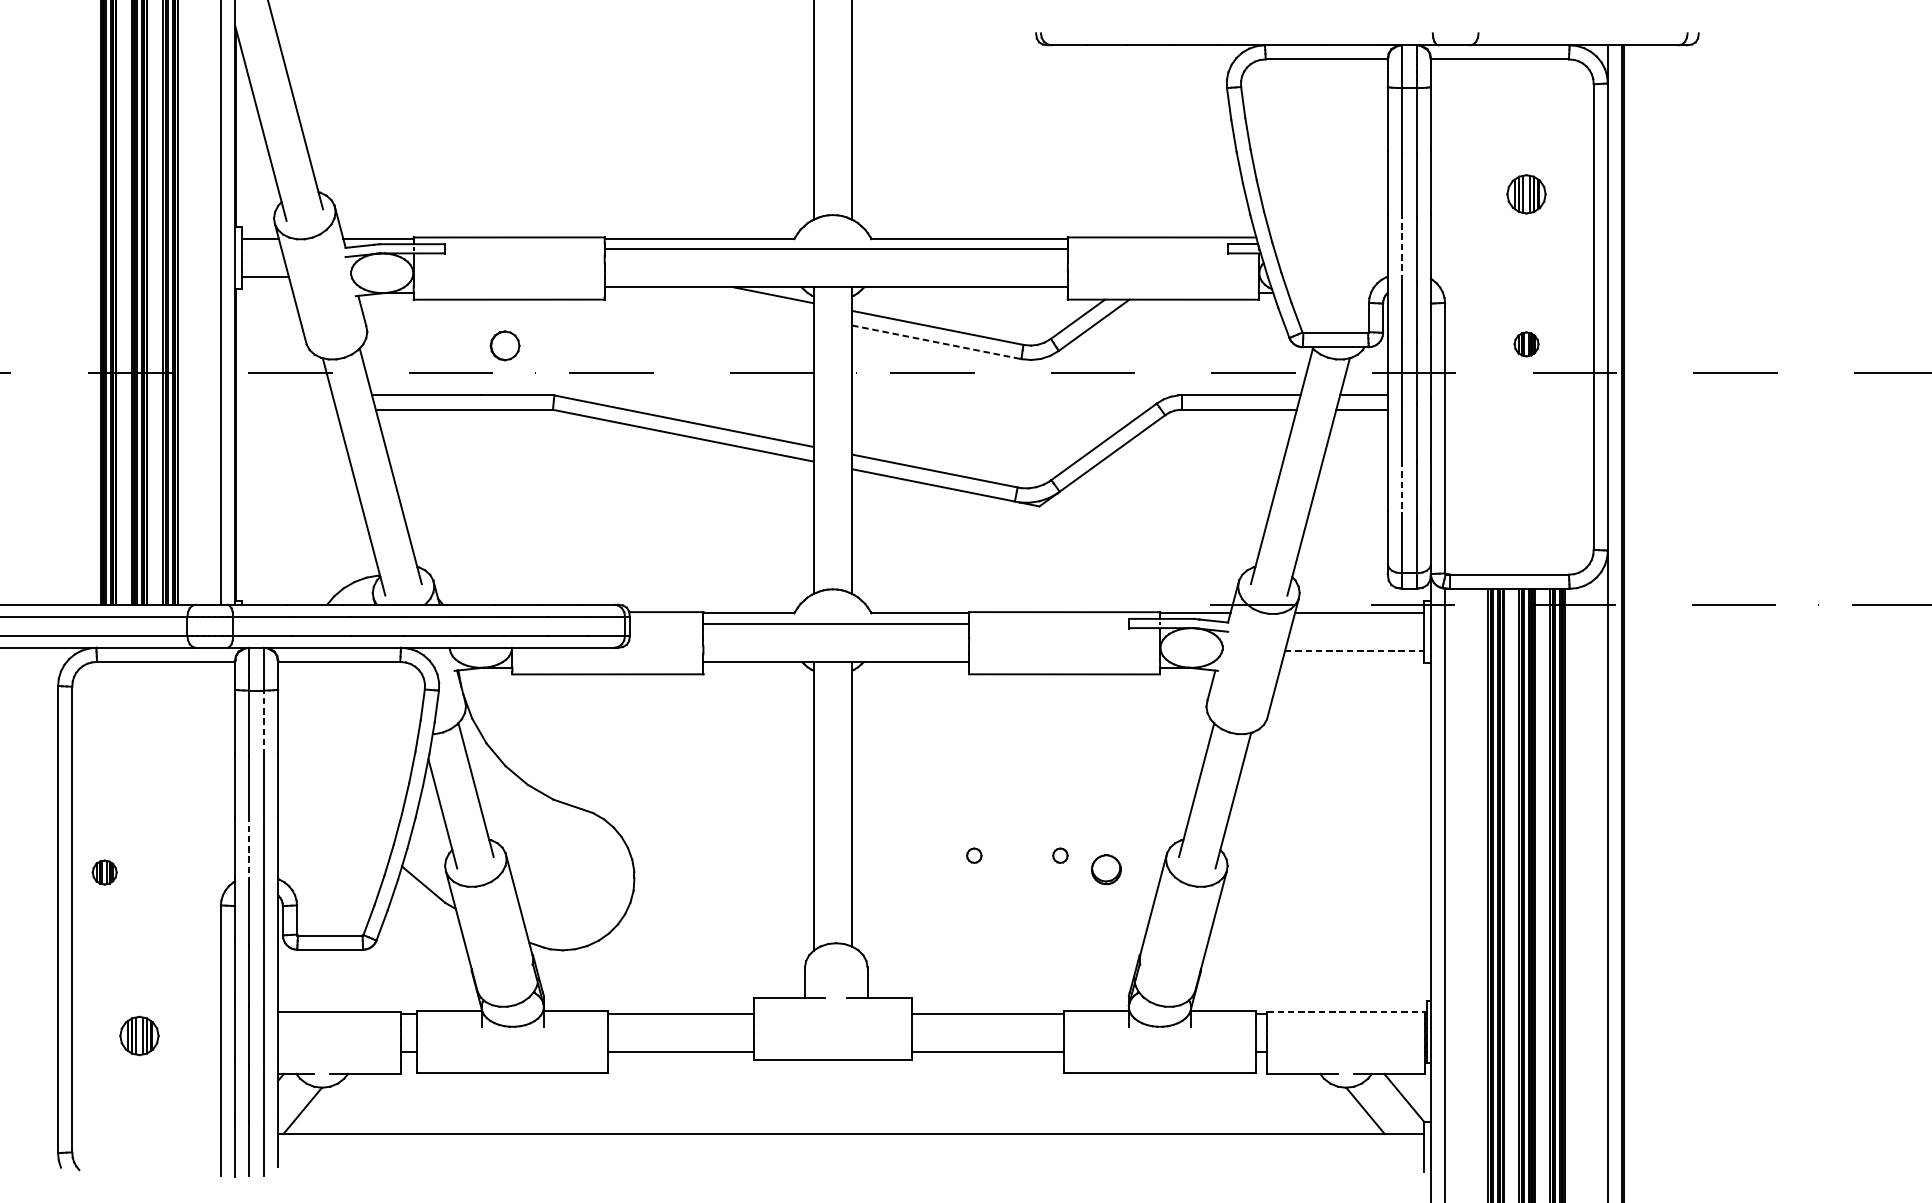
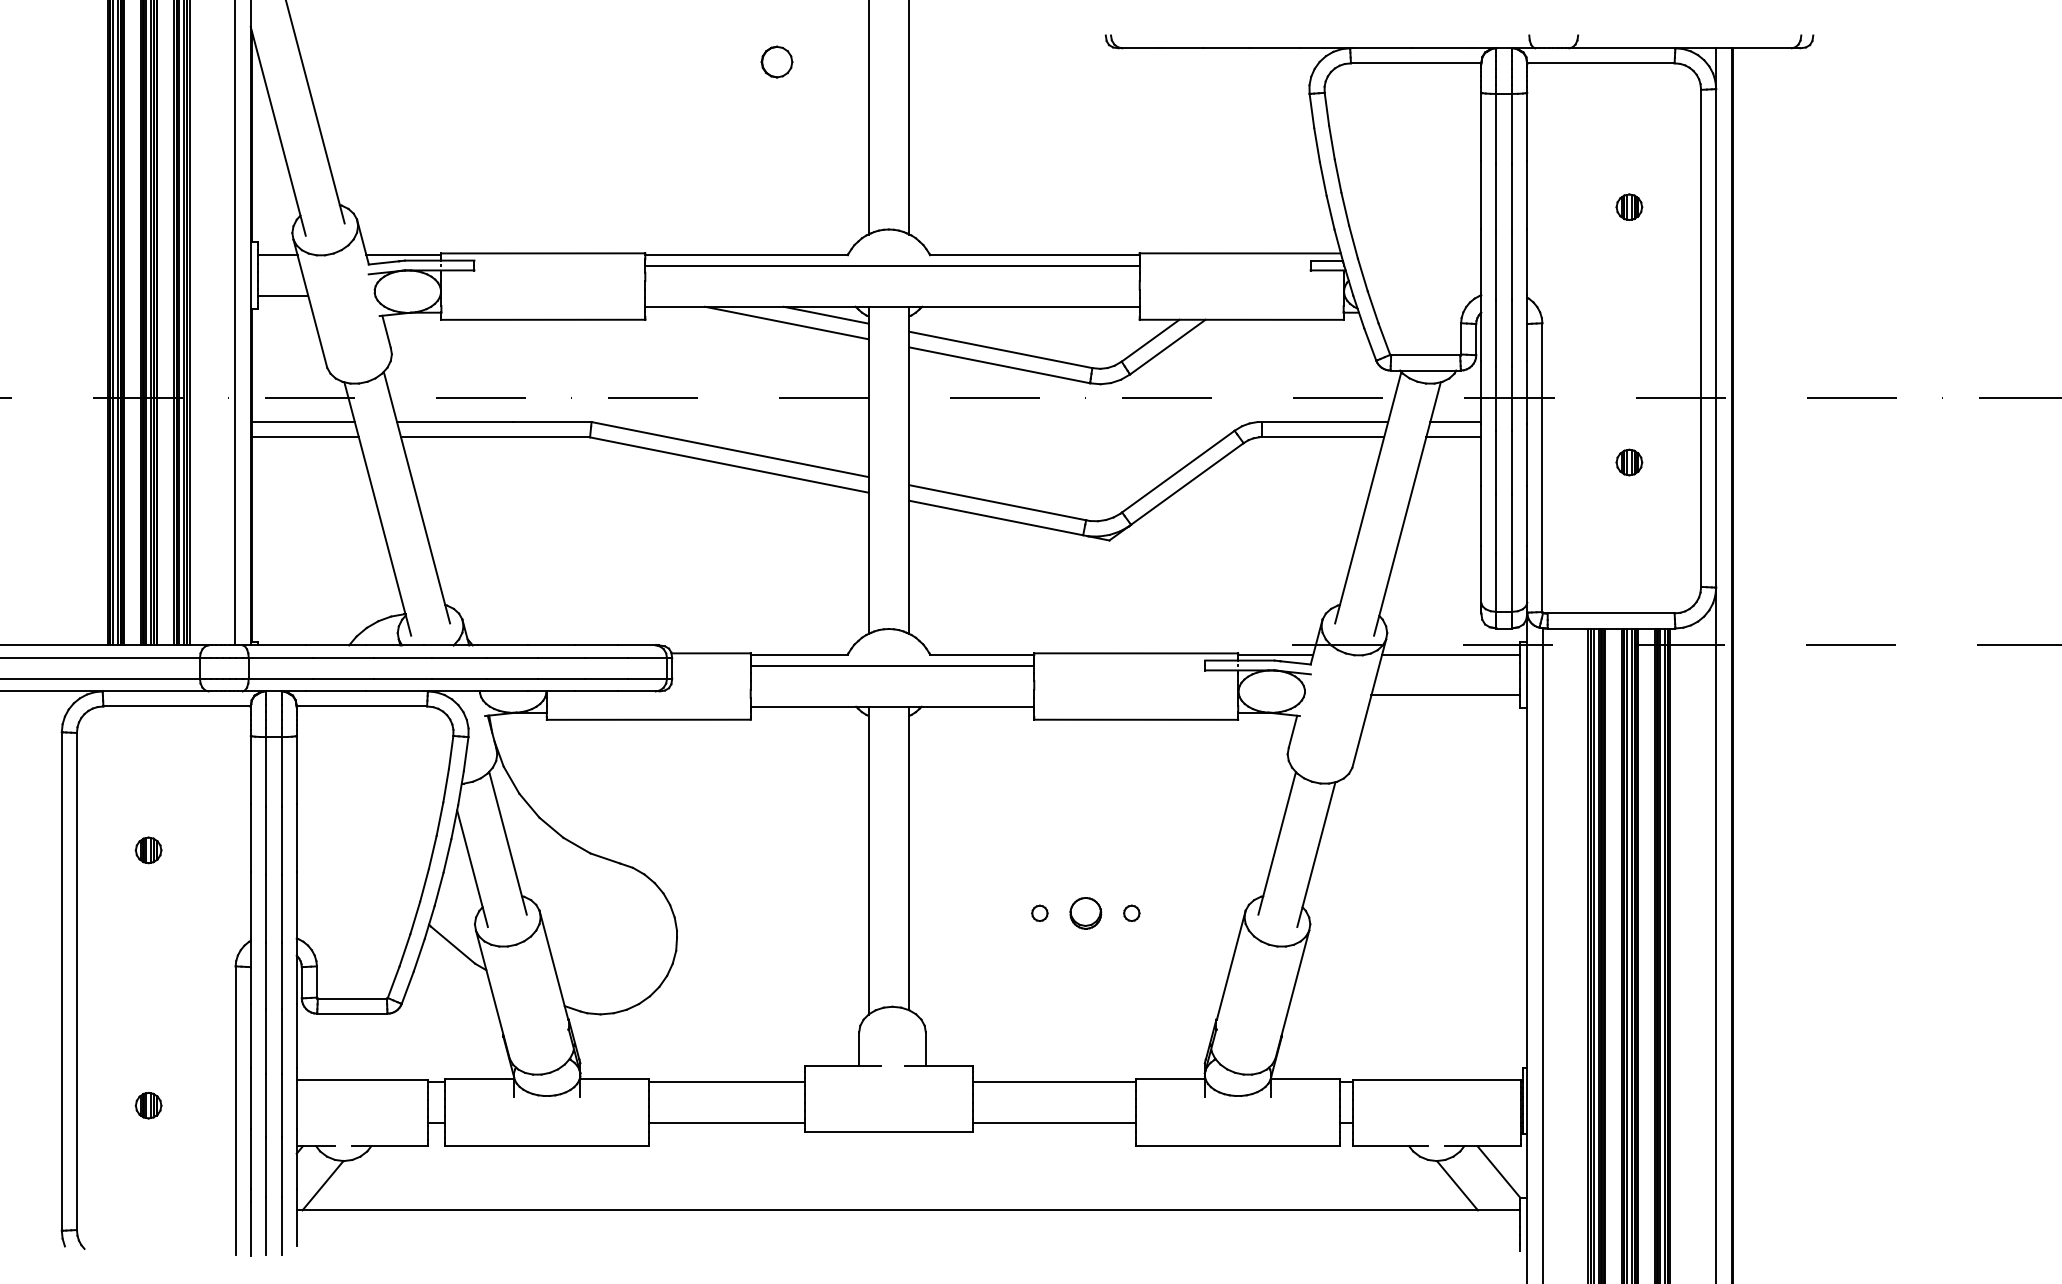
part: (1526, 193) -> (1629, 206), size x0.62
line: (1402, 249) -> (1496, 266), dashed -> solid
line: (736, 302) -> (786, 322), added
line: (937, 342) -> (1000, 365), dashed -> solid
part: (1526, 344) -> (1629, 462), moved
part: (504, 345) -> (776, 61), moved
line: (284, 395) -> (303, 422), added
line: (286, 409) -> (305, 437), added
line: (1402, 490) -> (1496, 523), dashed -> solid
line: (1355, 651) -> (1446, 695), dashed -> solid
line: (263, 722) -> (281, 771), dashed -> solid
line: (248, 852) -> (265, 909), dashed -> solid
part: (1106, 869) -> (1085, 913), moved
part: (104, 872) -> (148, 850), moved
line: (1346, 1012) -> (1437, 1080), dashed -> solid
part: (139, 1035) -> (148, 1105), size x0.62

